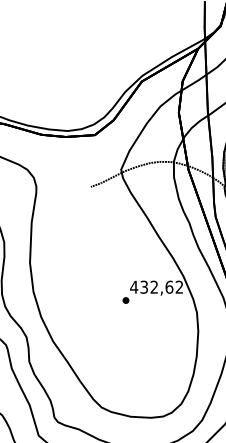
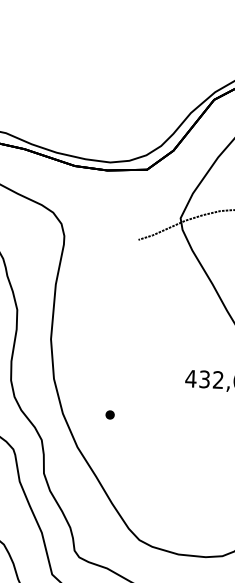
part: (125, 300) -> (109, 414), moved

